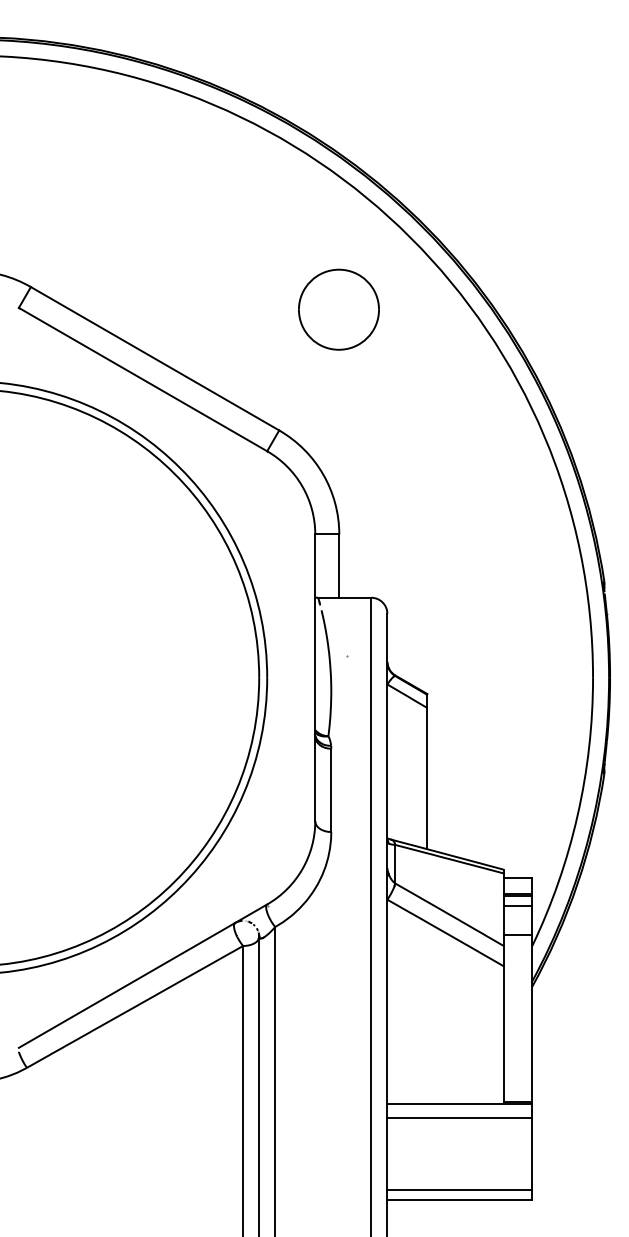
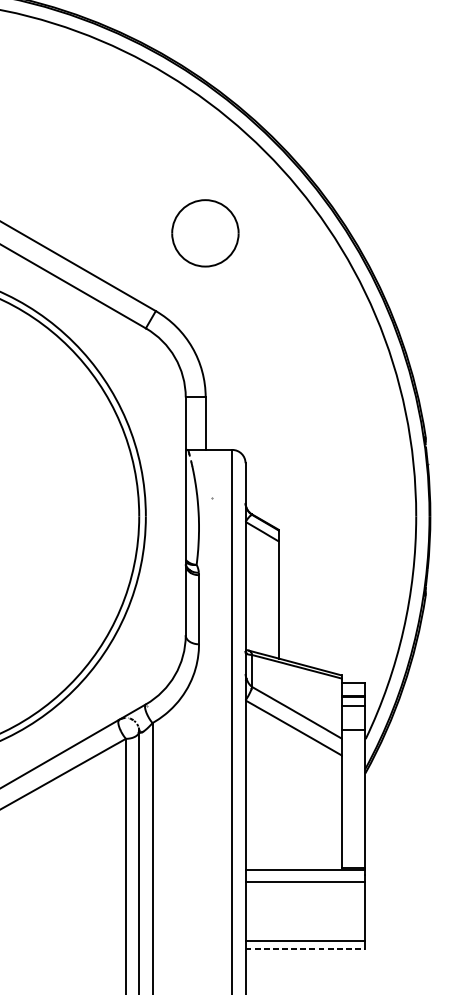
part: (338, 309) -> (205, 233), moved
line: (459, 1199) -> (305, 949), solid -> dashed

